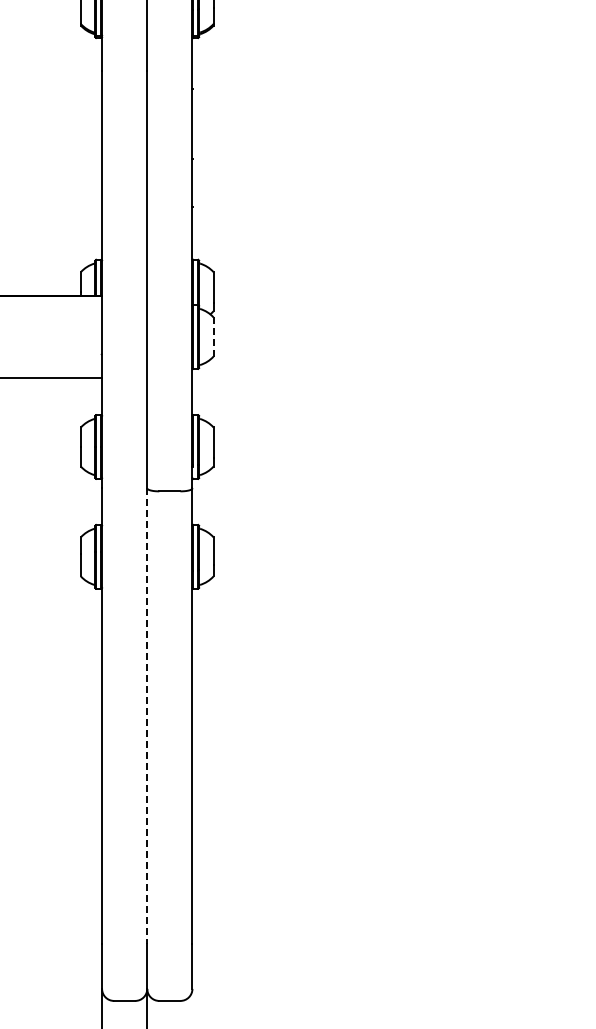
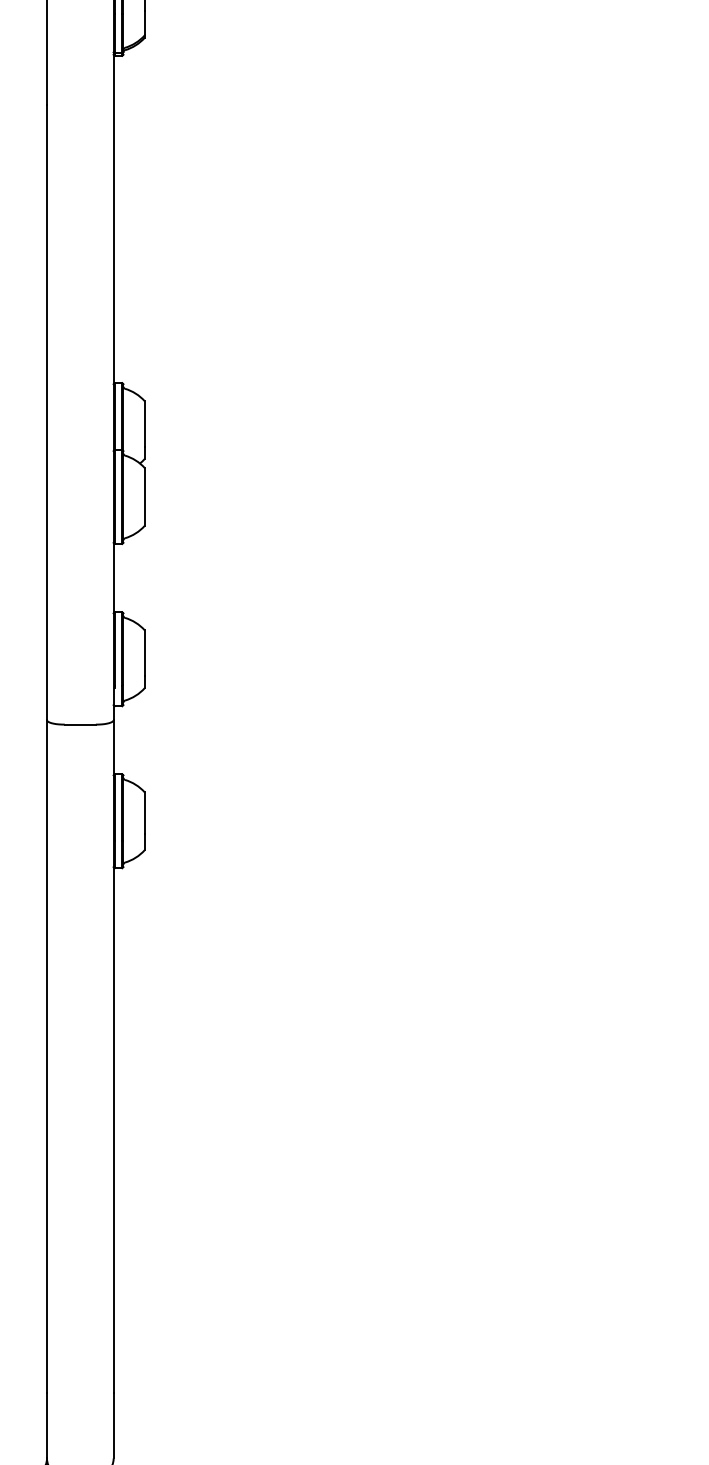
line: (213, 337) -> (144, 497), dashed -> solid
line: (147, 716) -> (47, 1056), dashed -> solid

